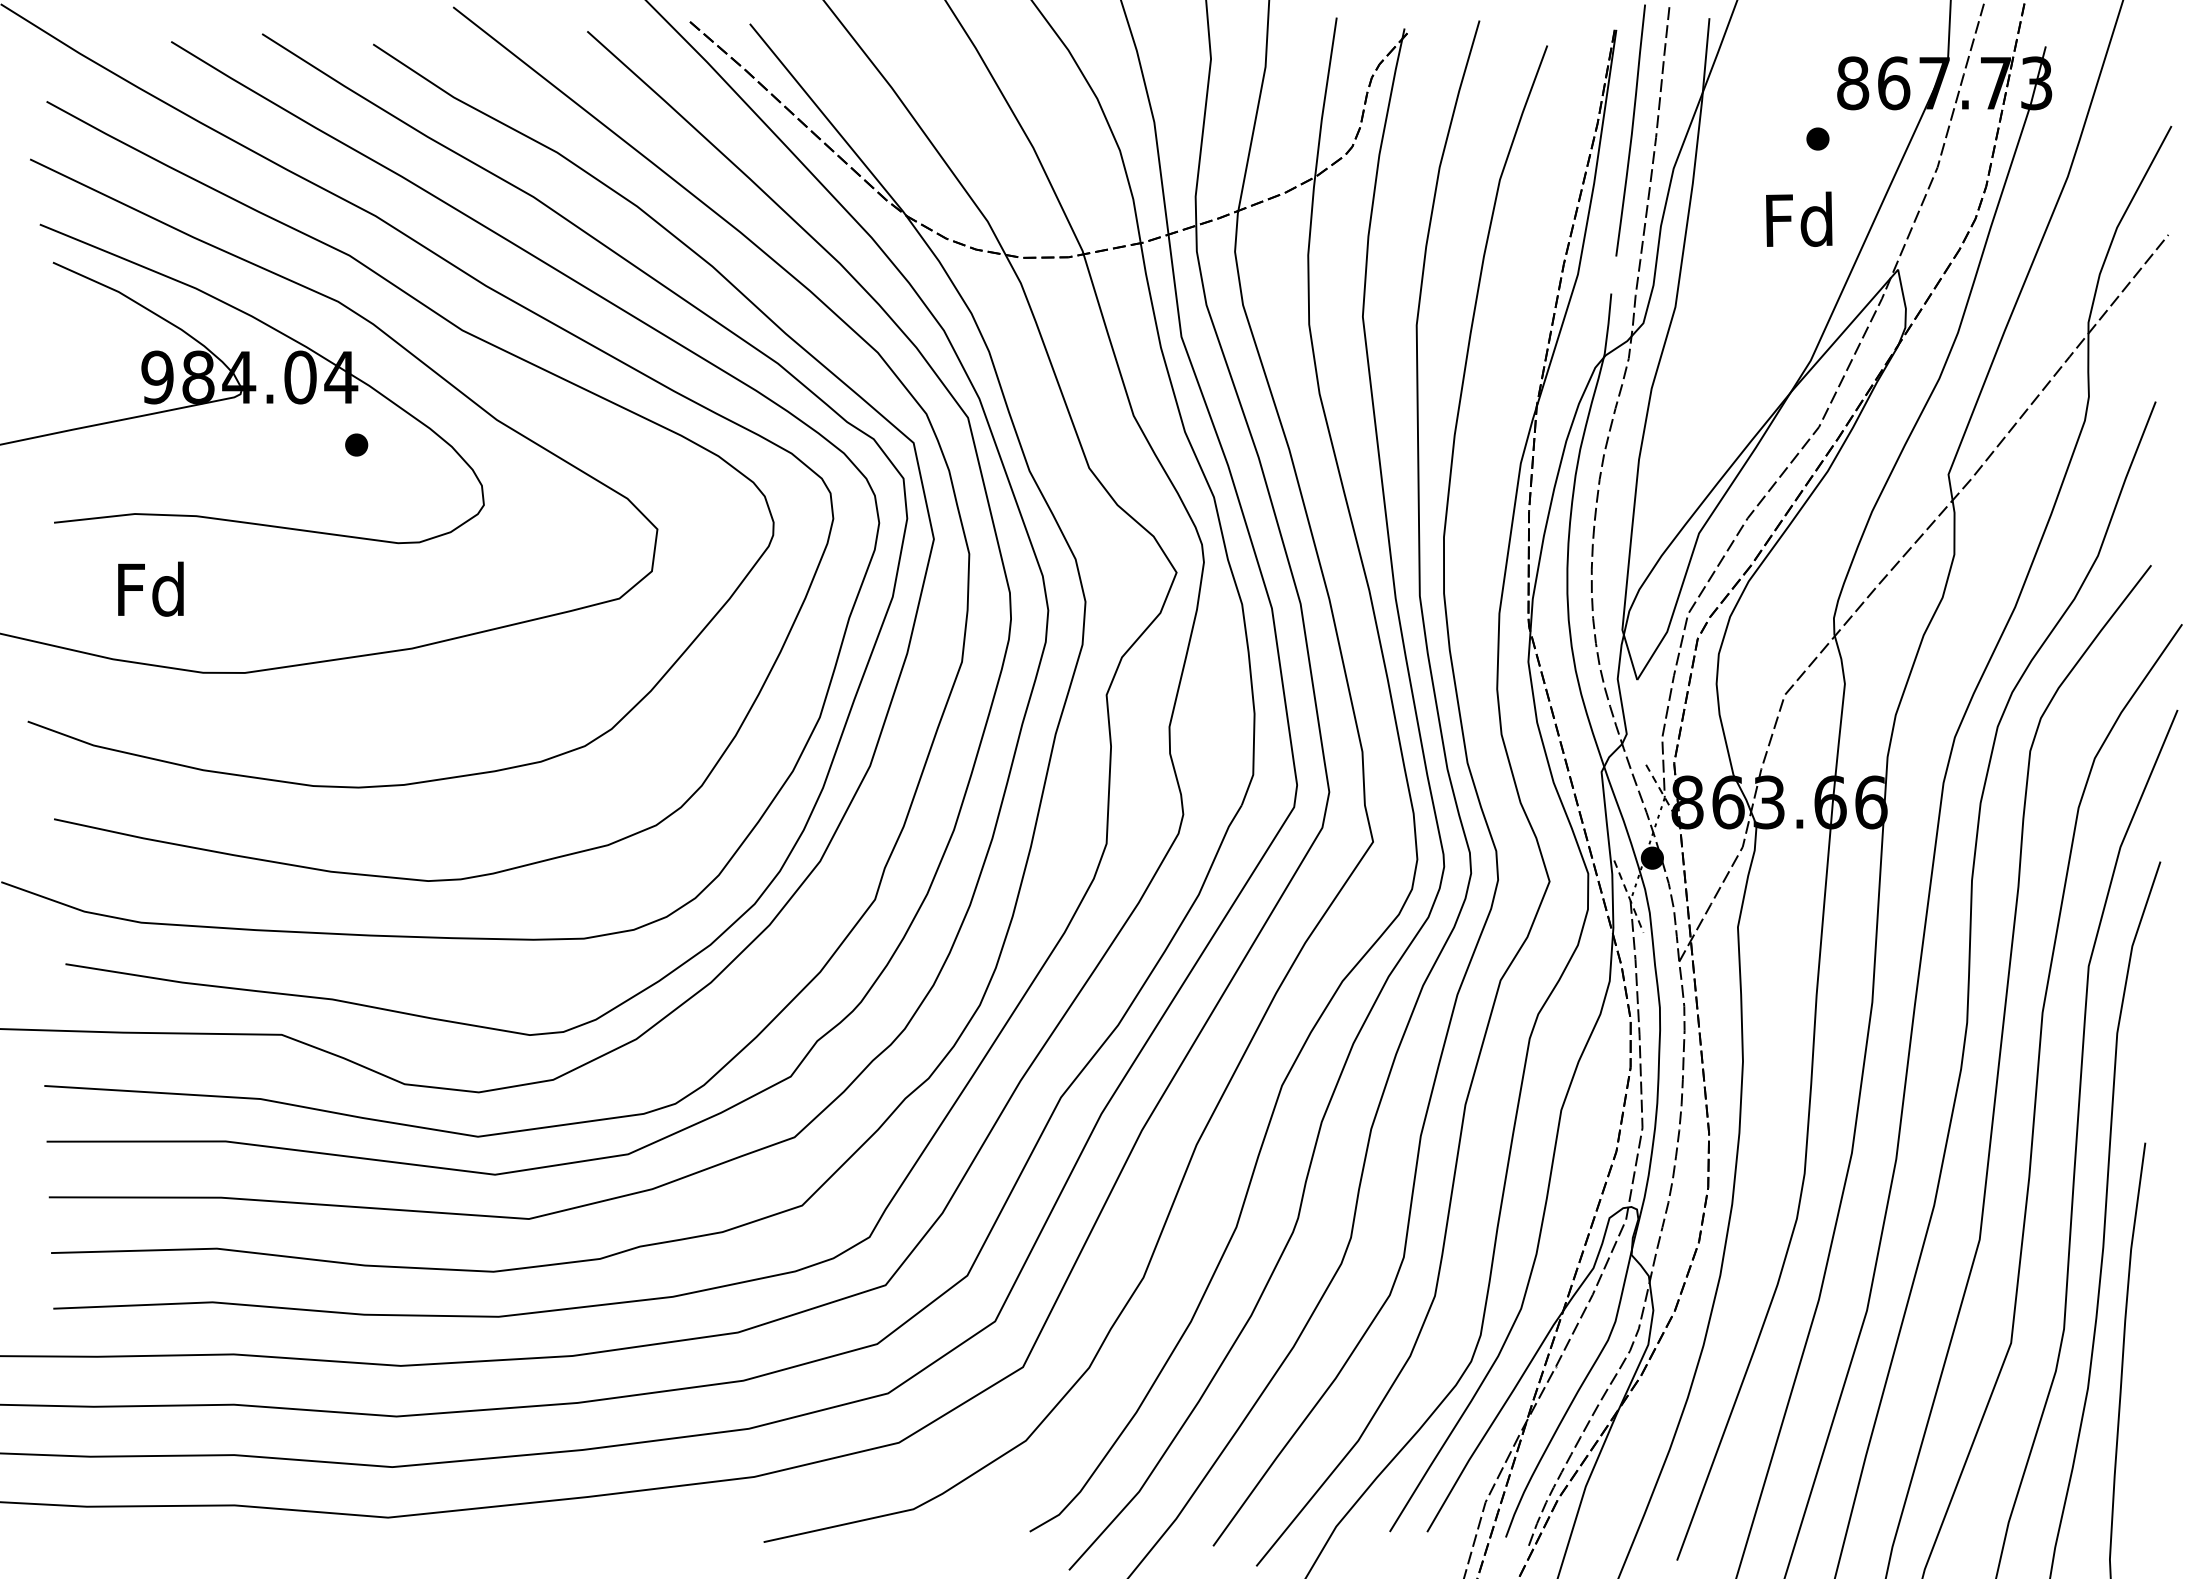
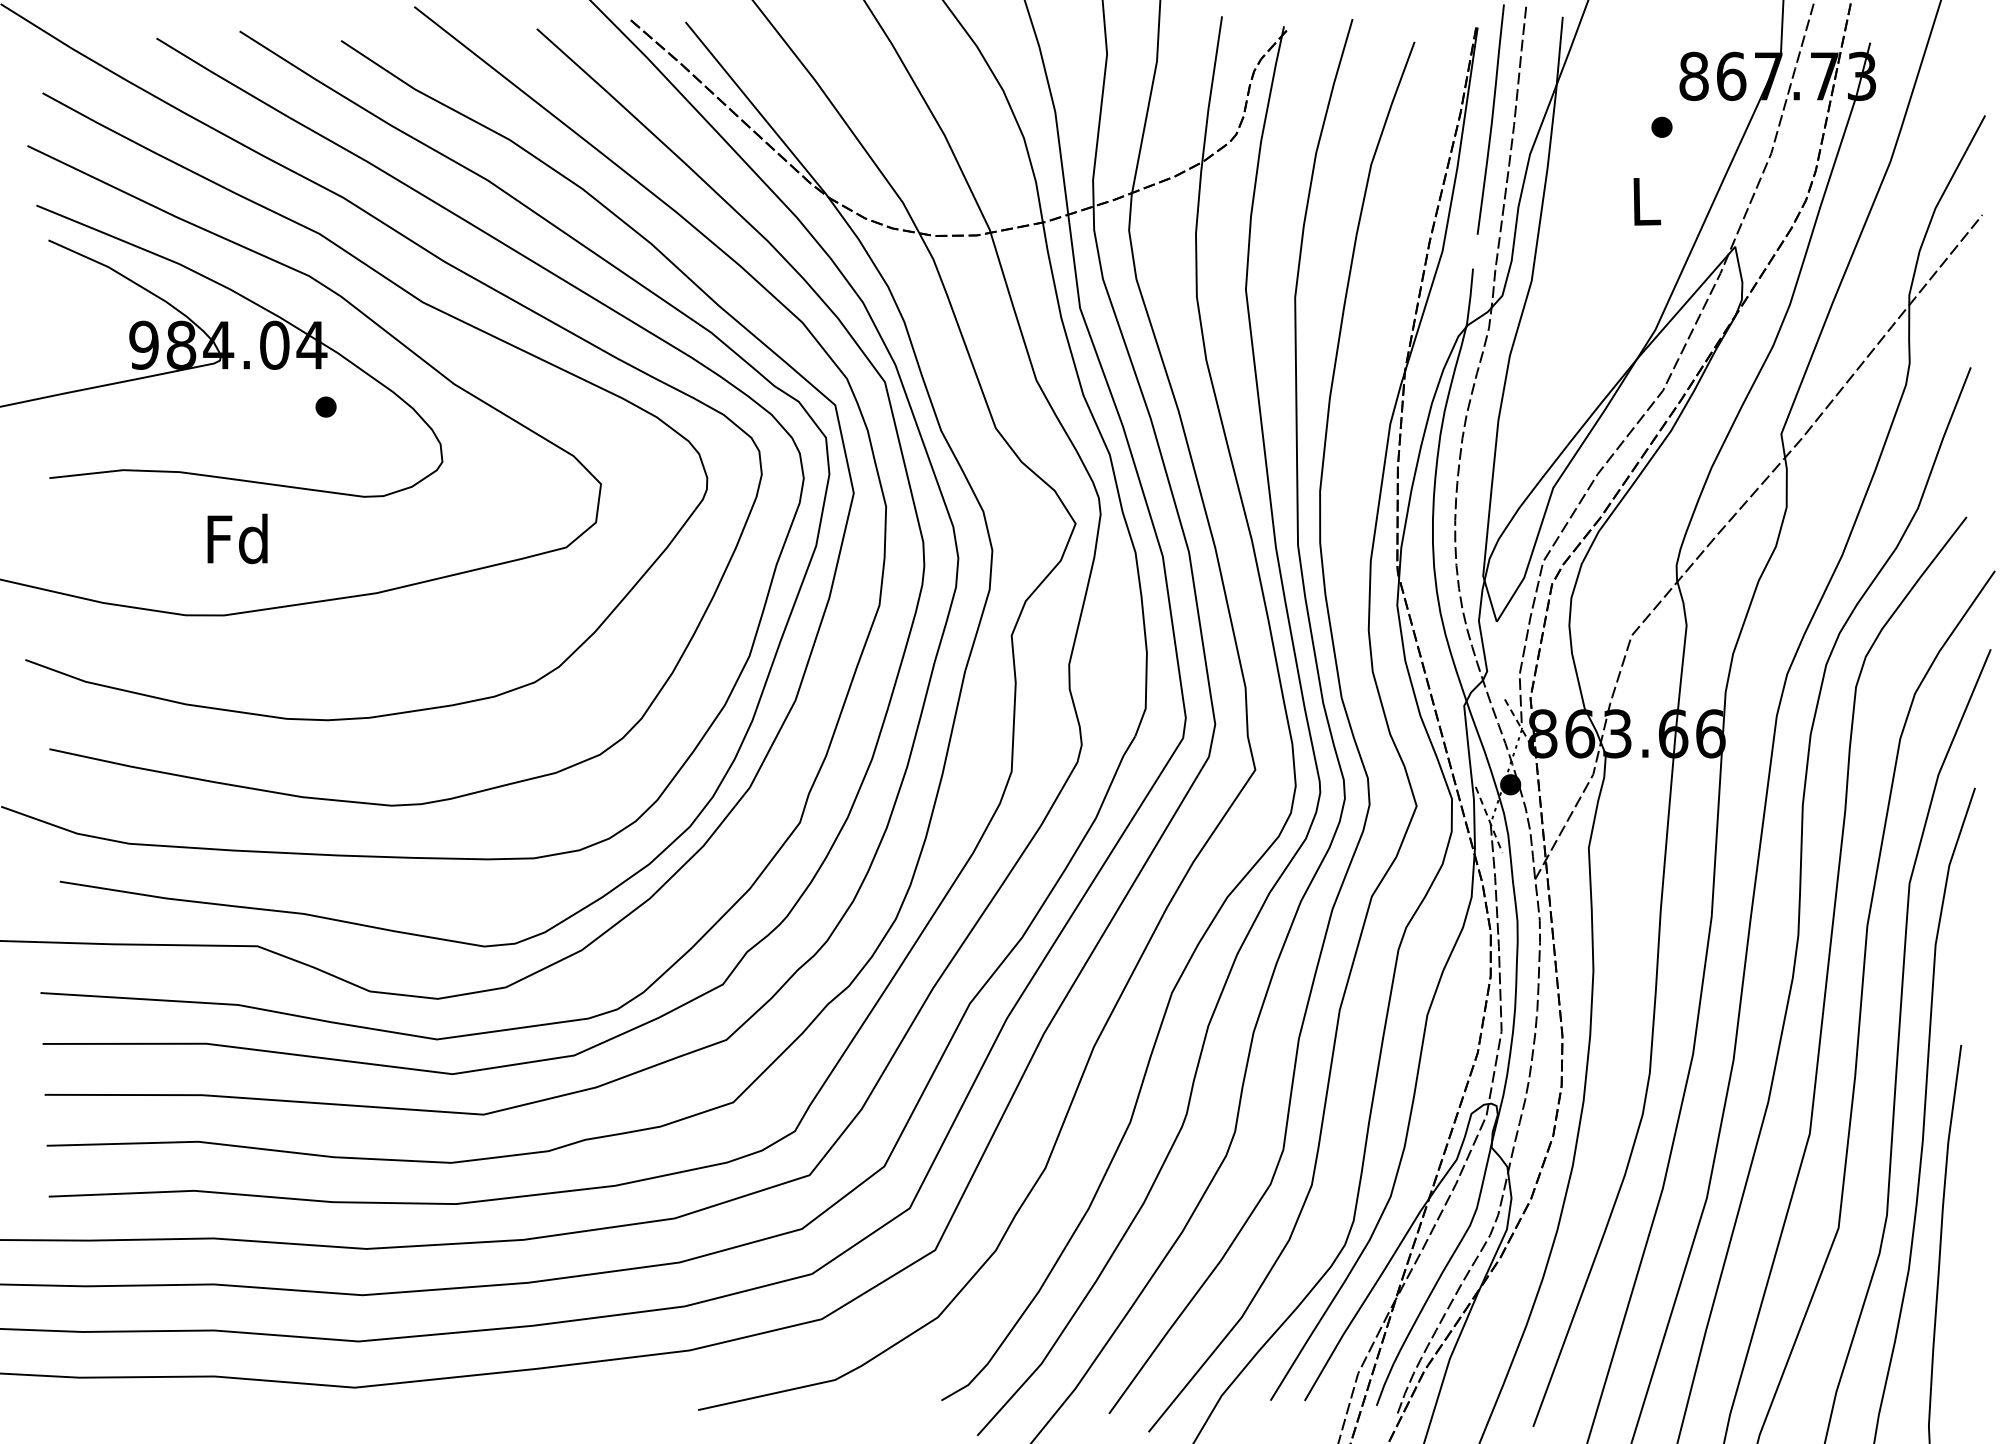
text: (1799, 218) -> (1645, 199), Fd -> L
text: (150, 588) -> (237, 538), moved

